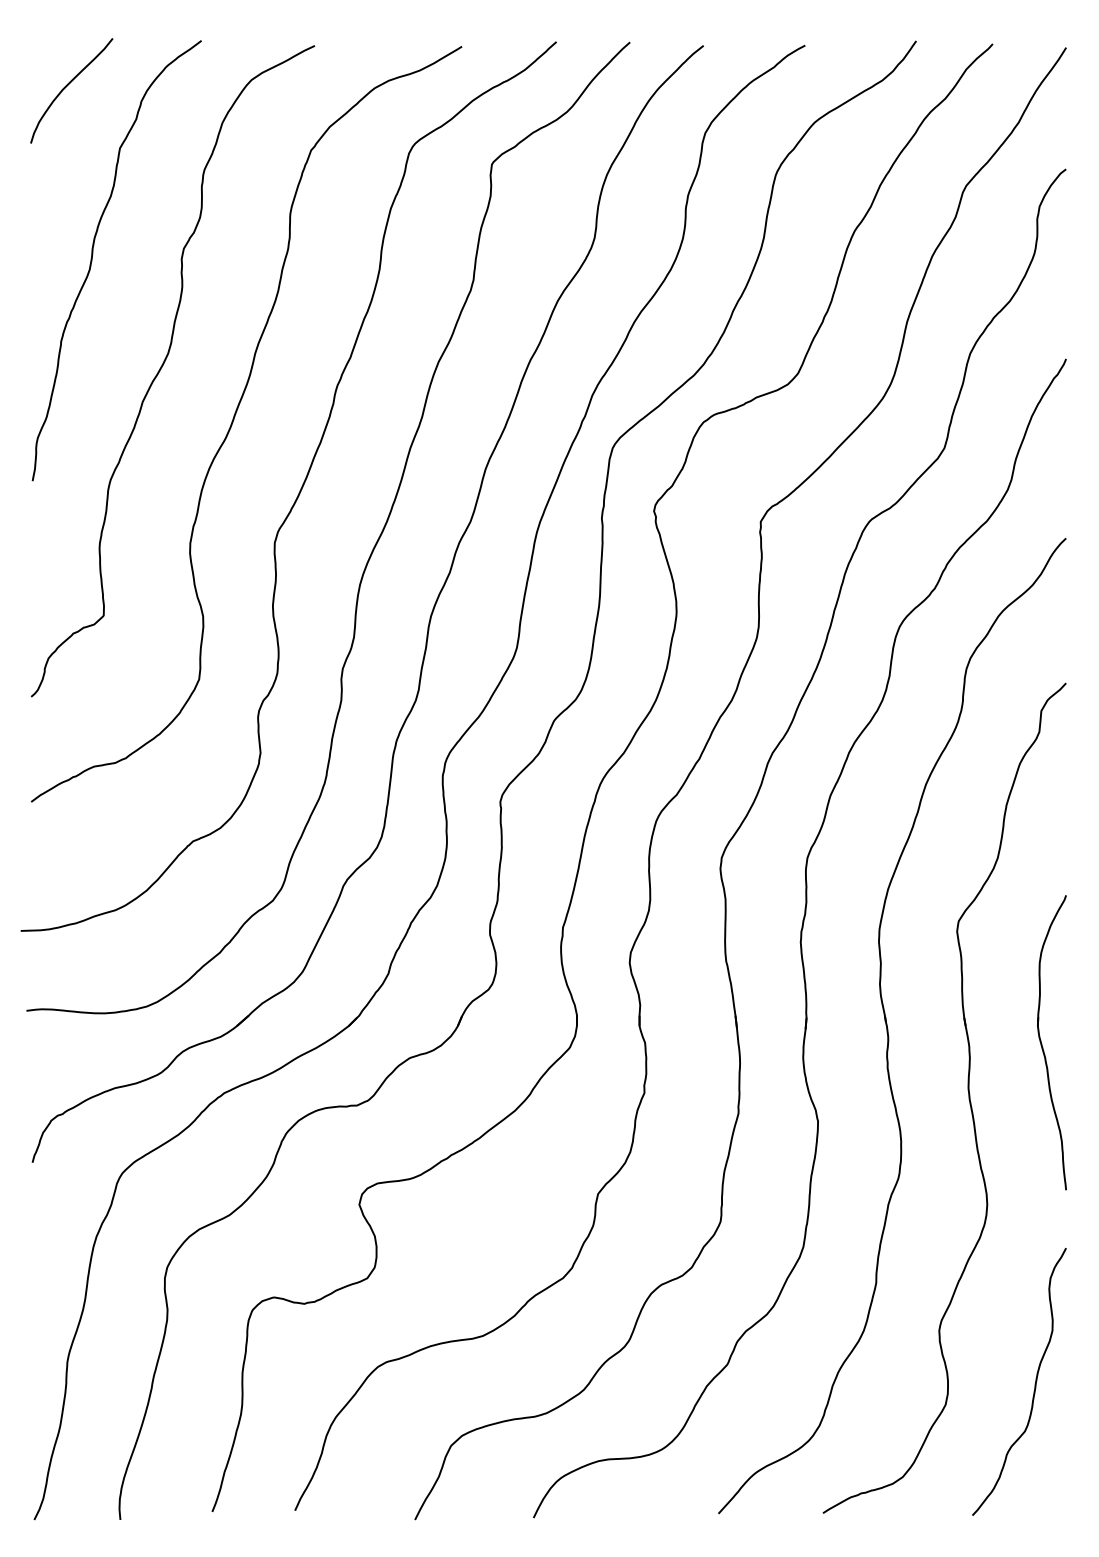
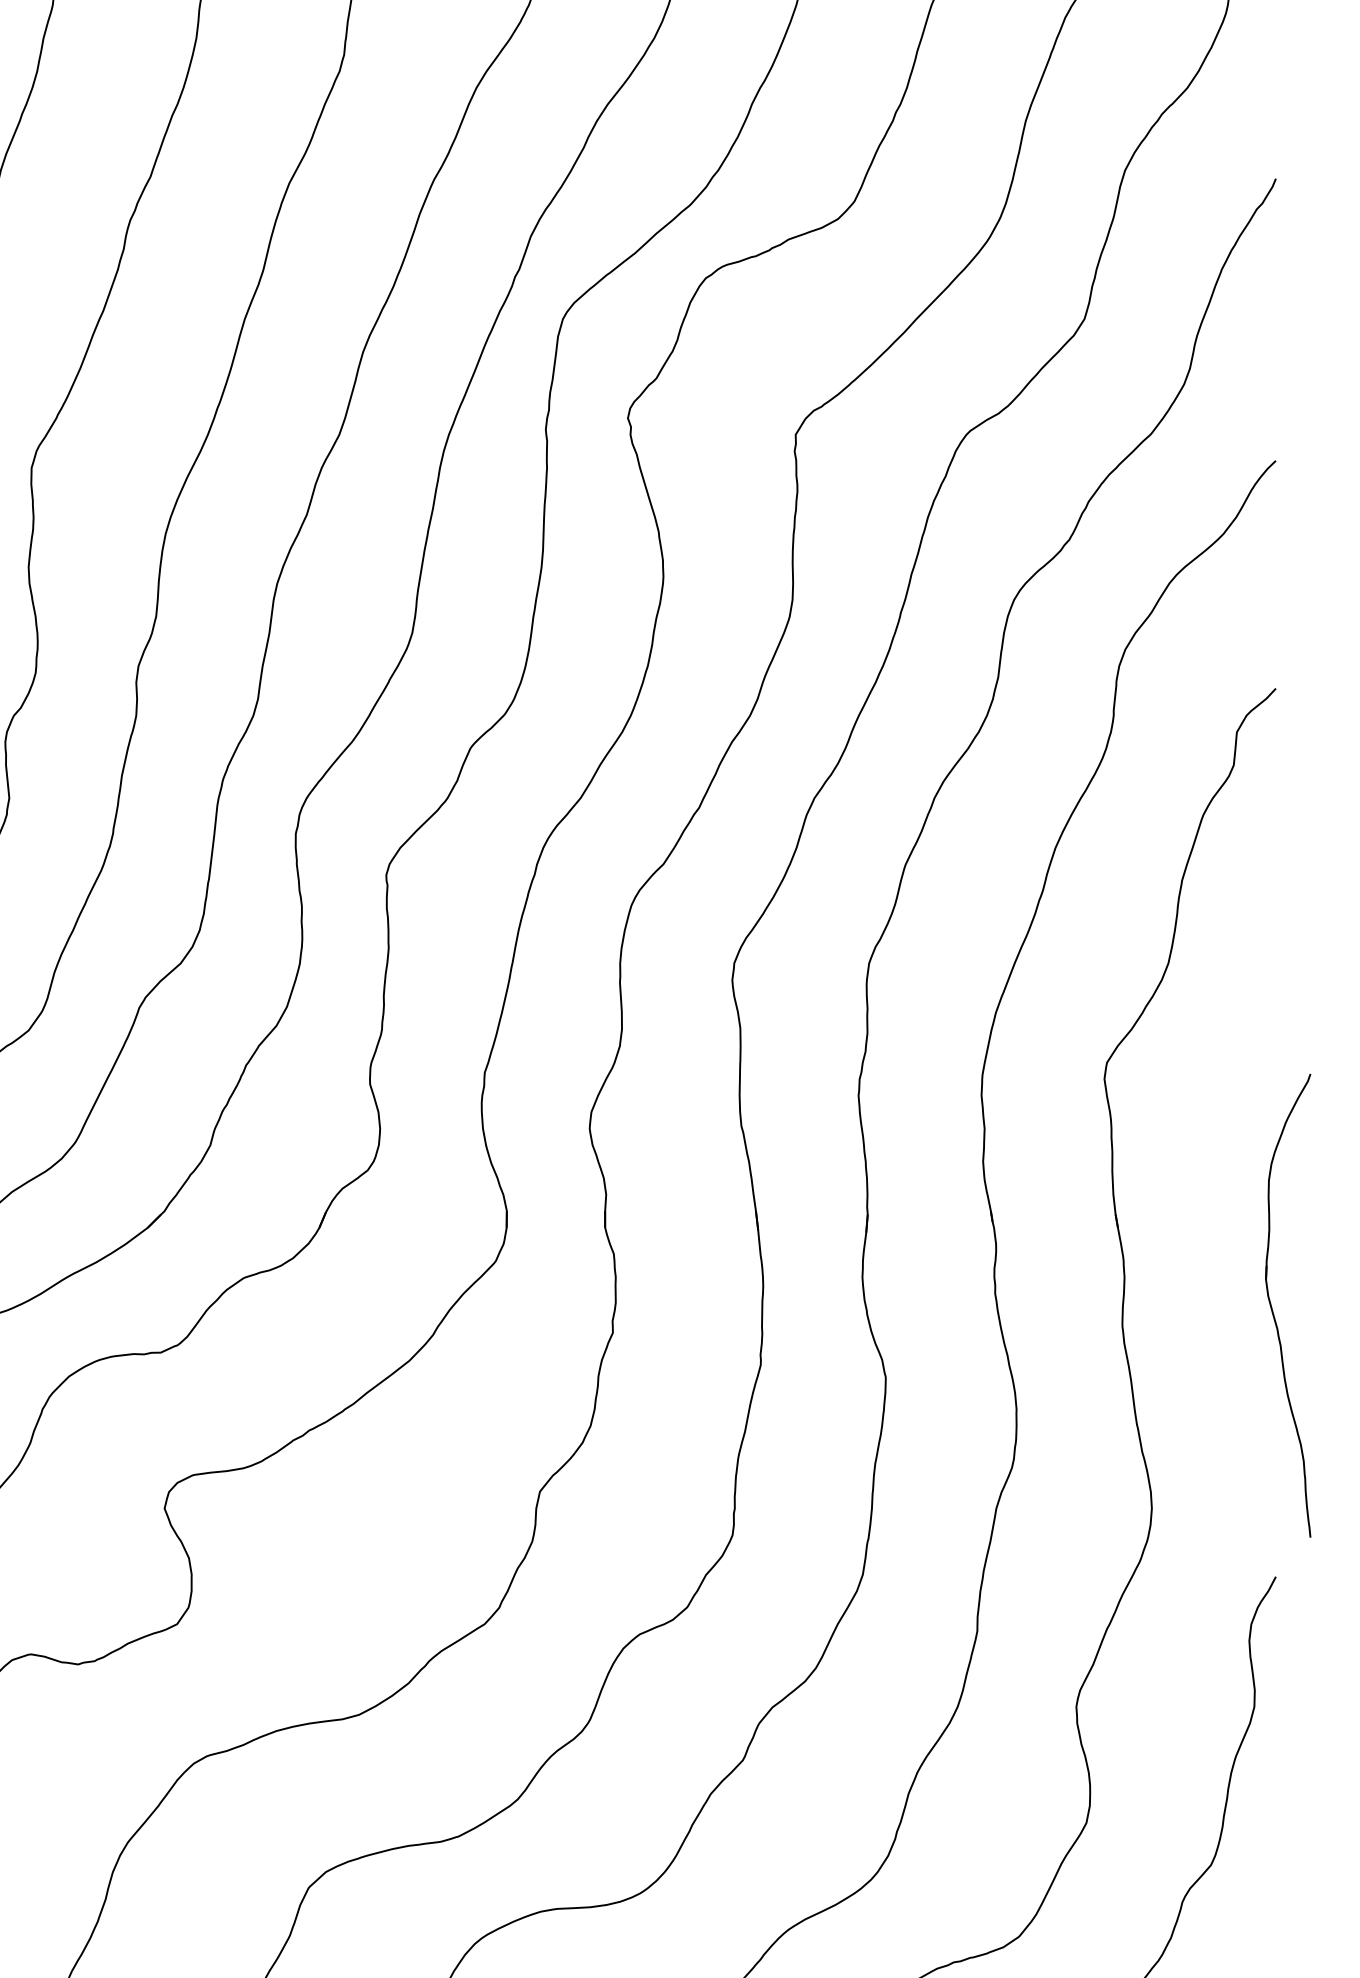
part: (1042, 1043) -> (1273, 1306), moved

